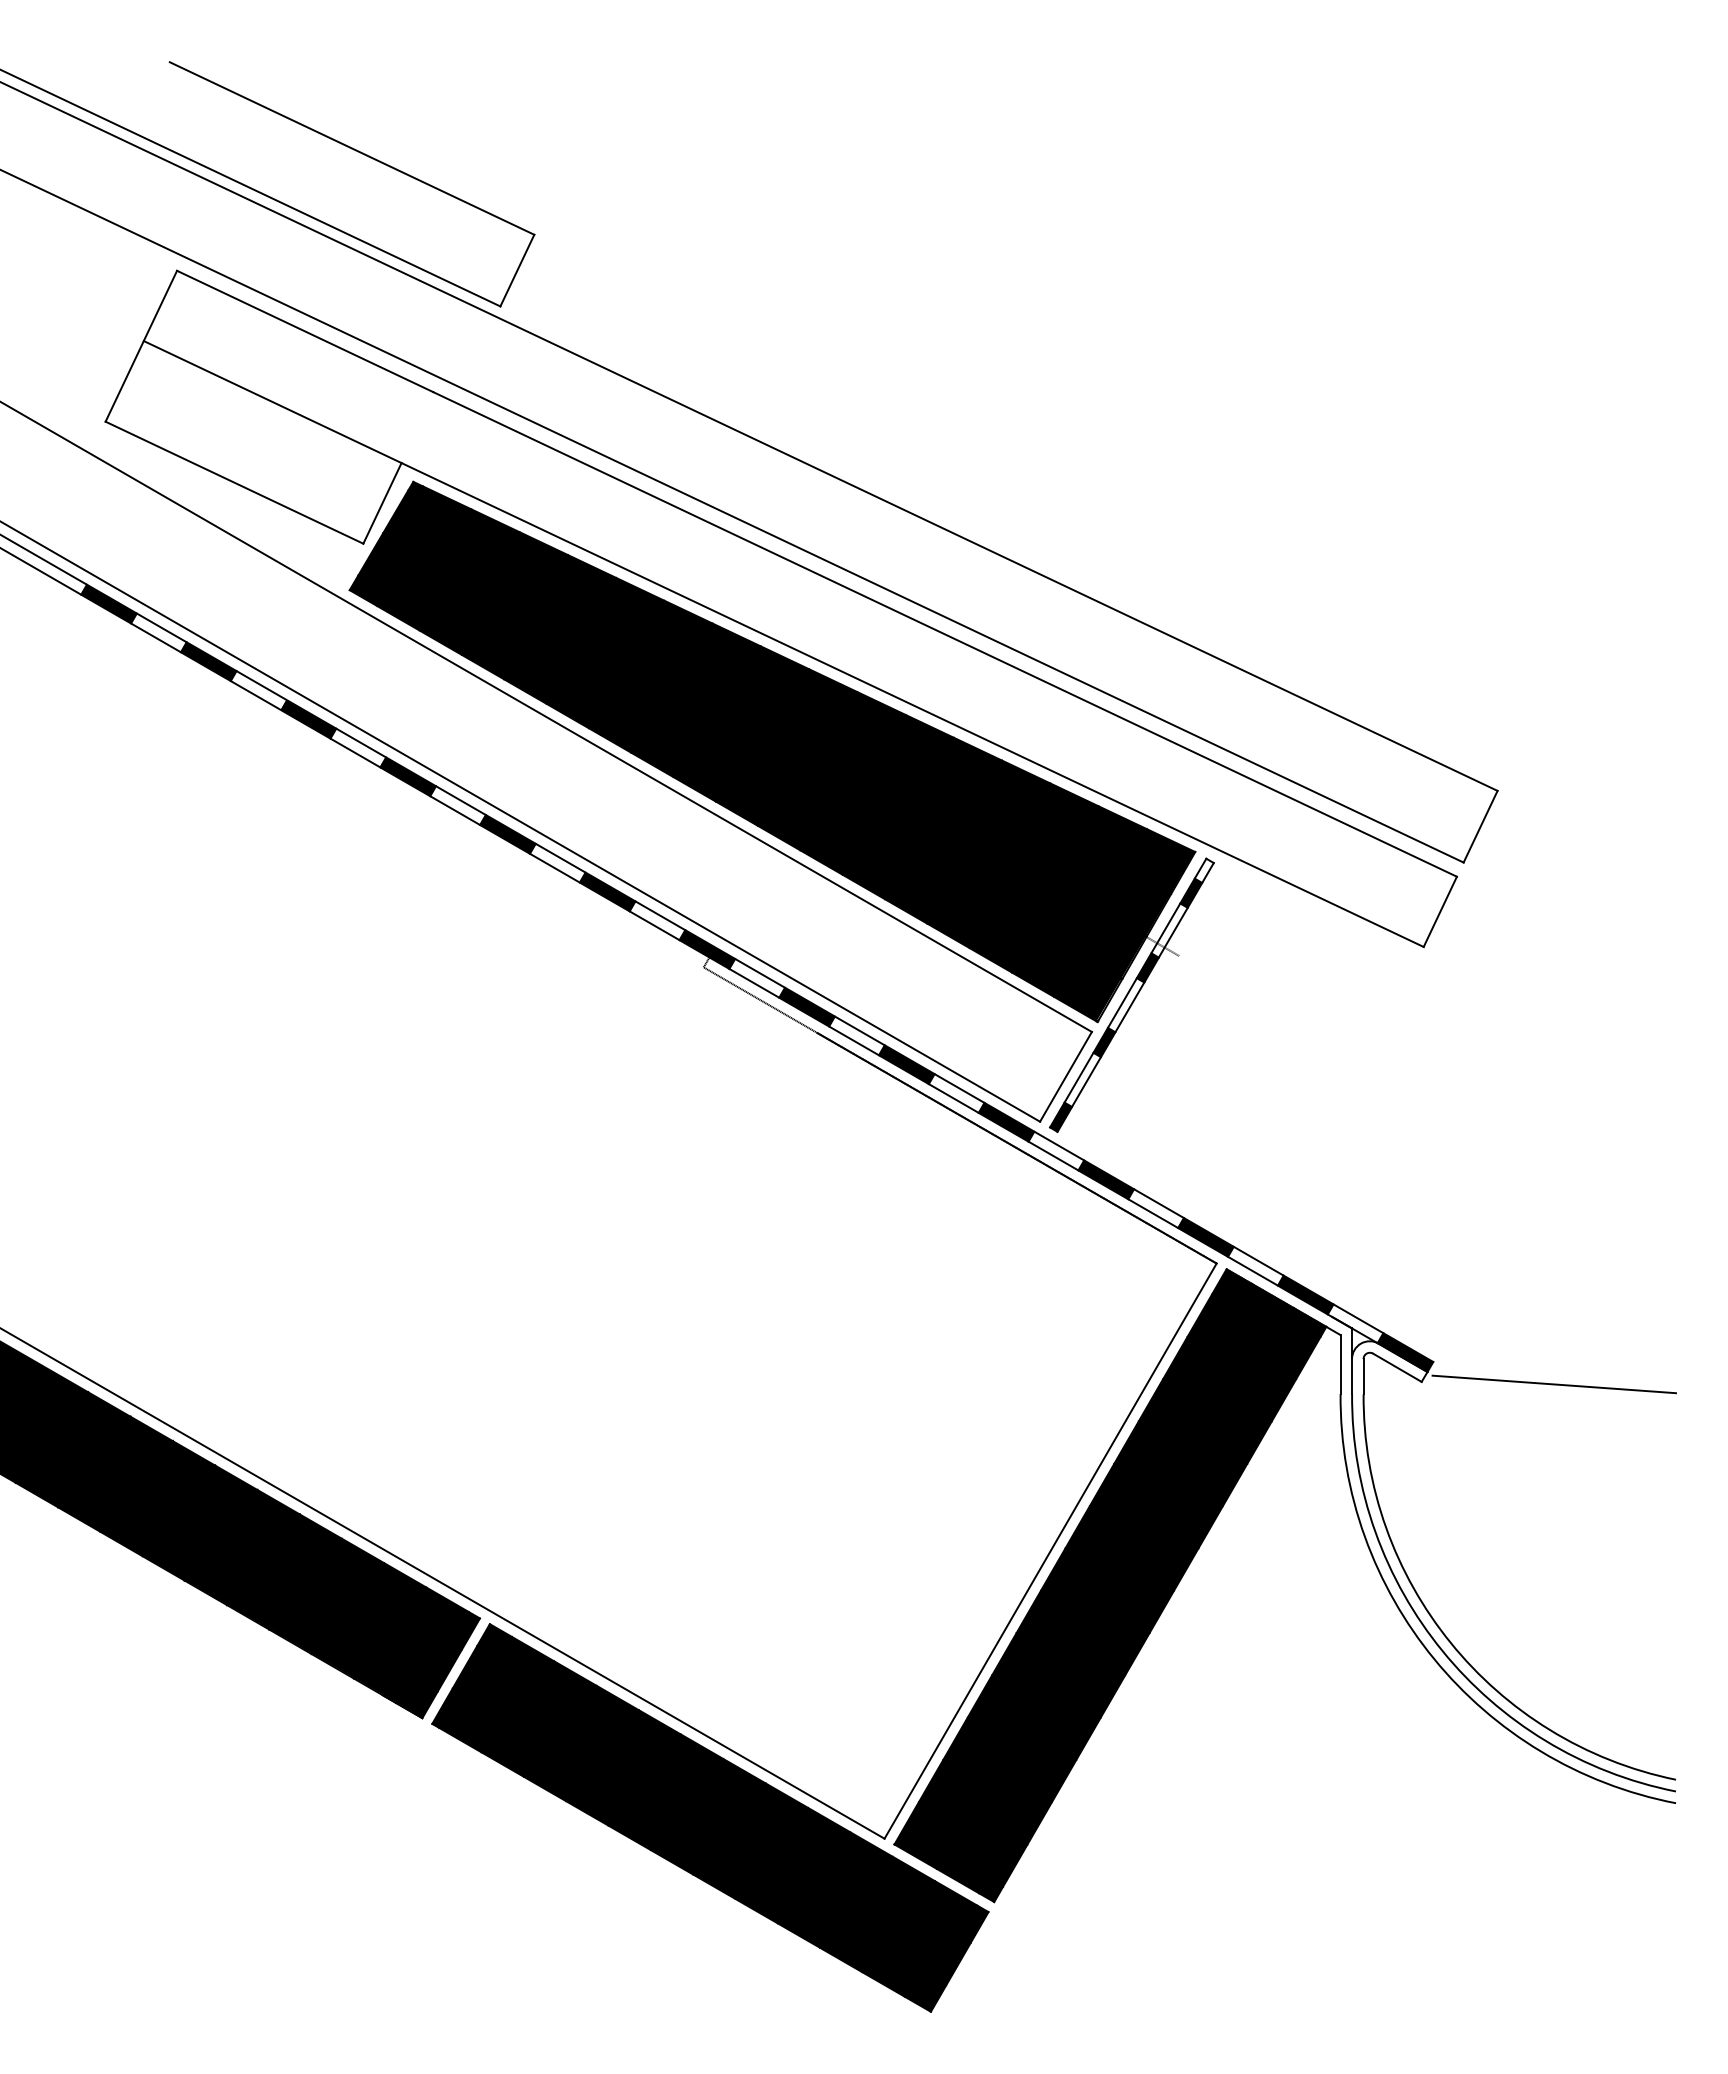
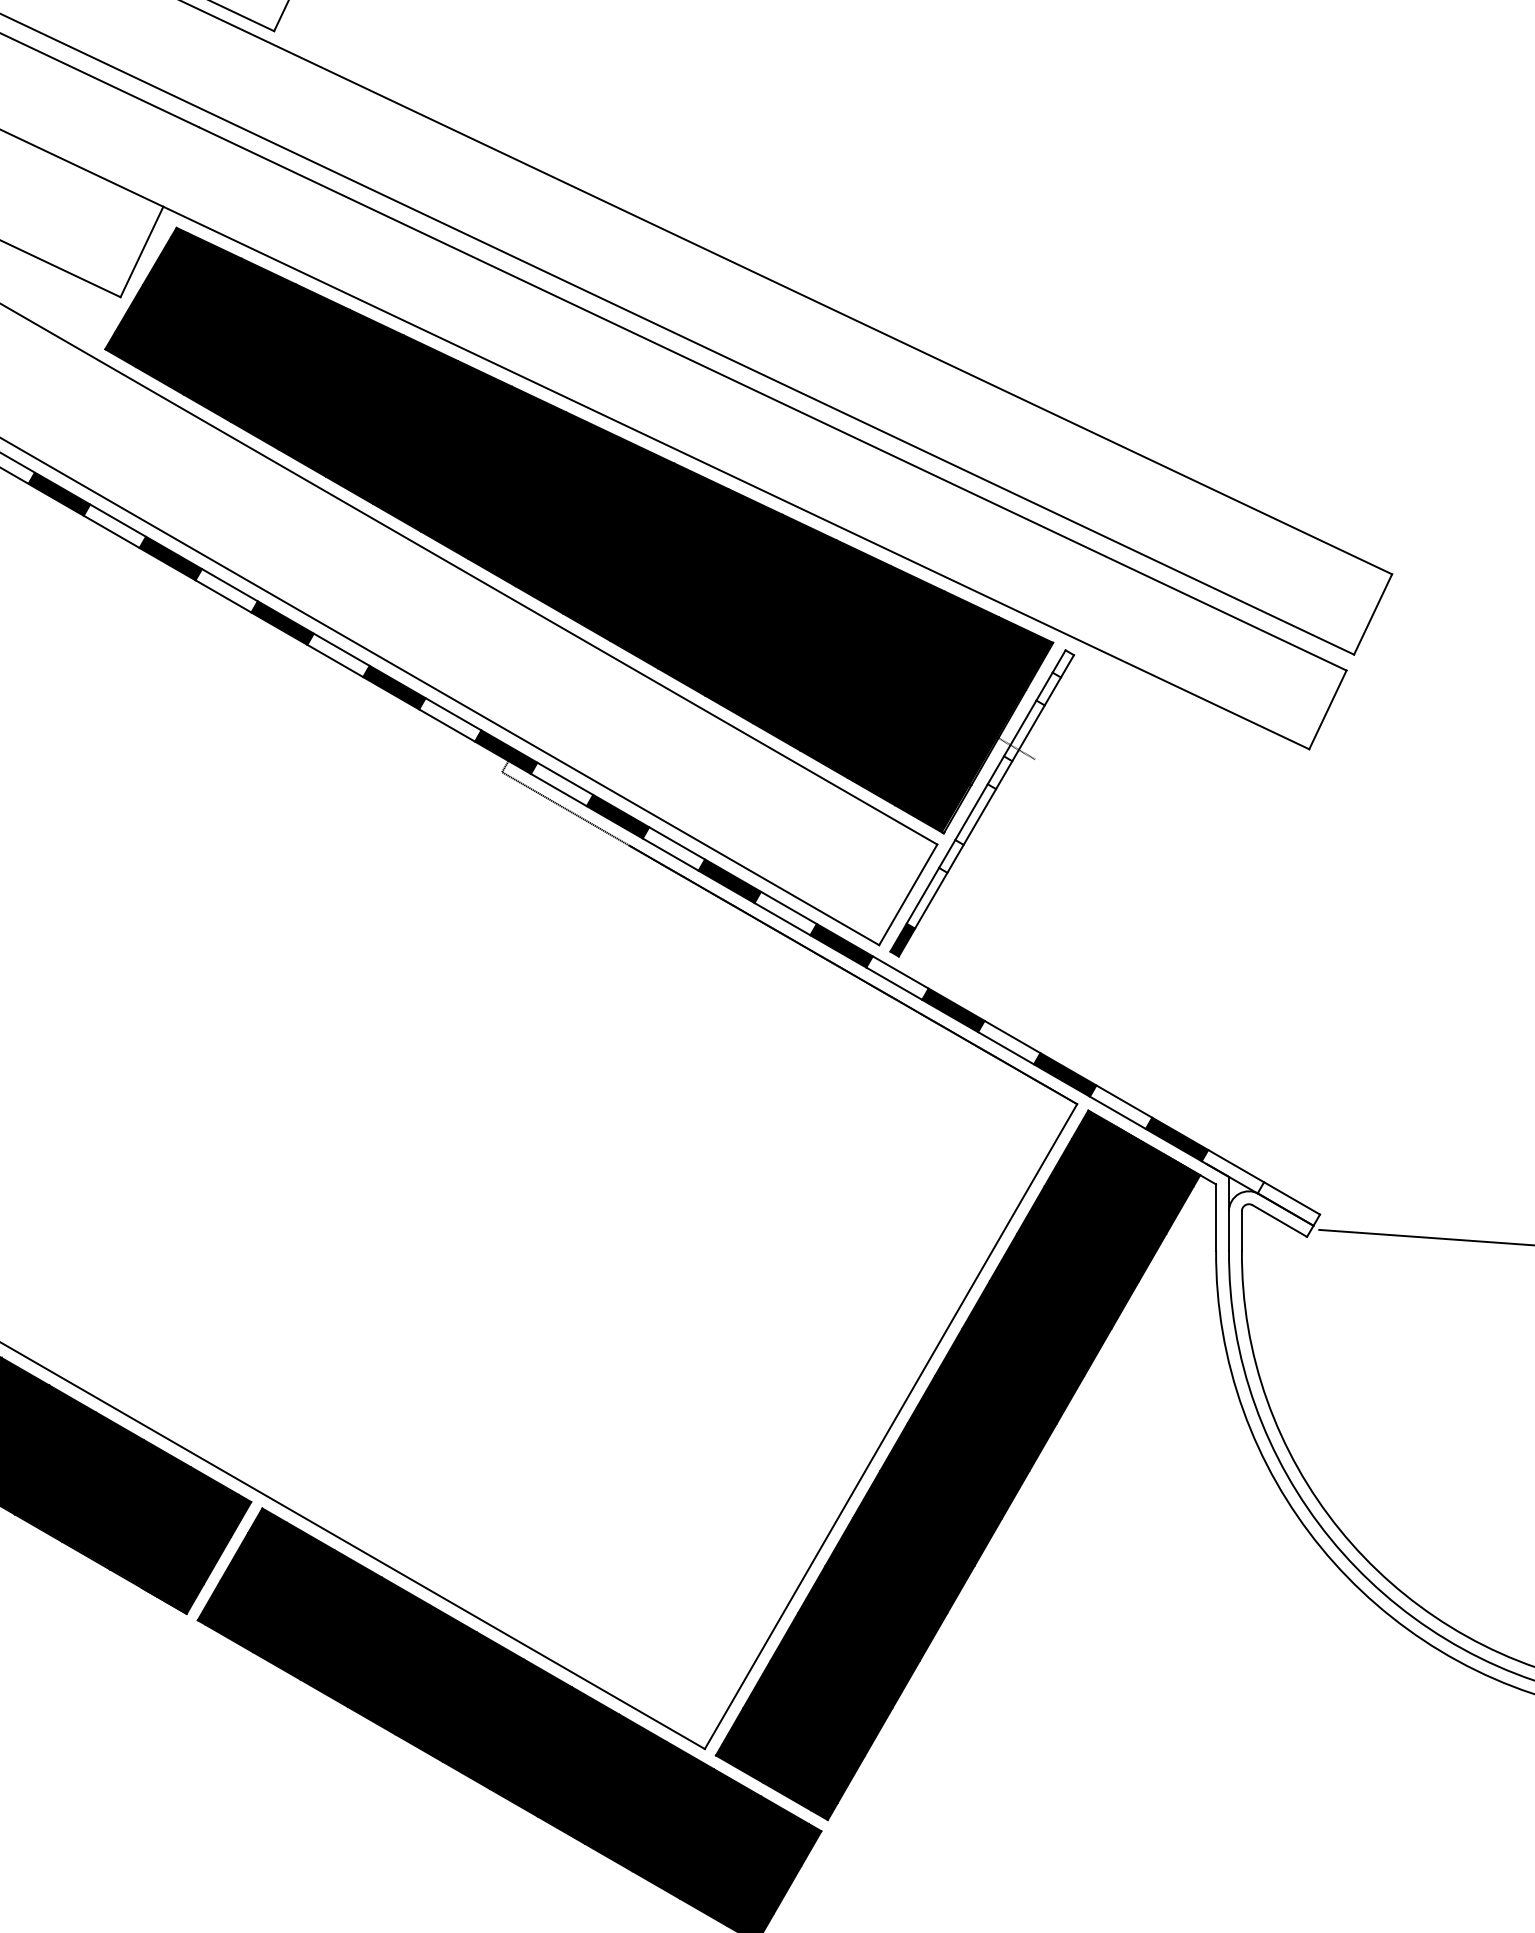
fill: (1191, 892) -> (1048, 688), removed
fill: (1147, 967) -> (999, 772), removed
fill: (1104, 1042) -> (951, 856), removed
fill: (1405, 1352) -> (1288, 1203), removed

